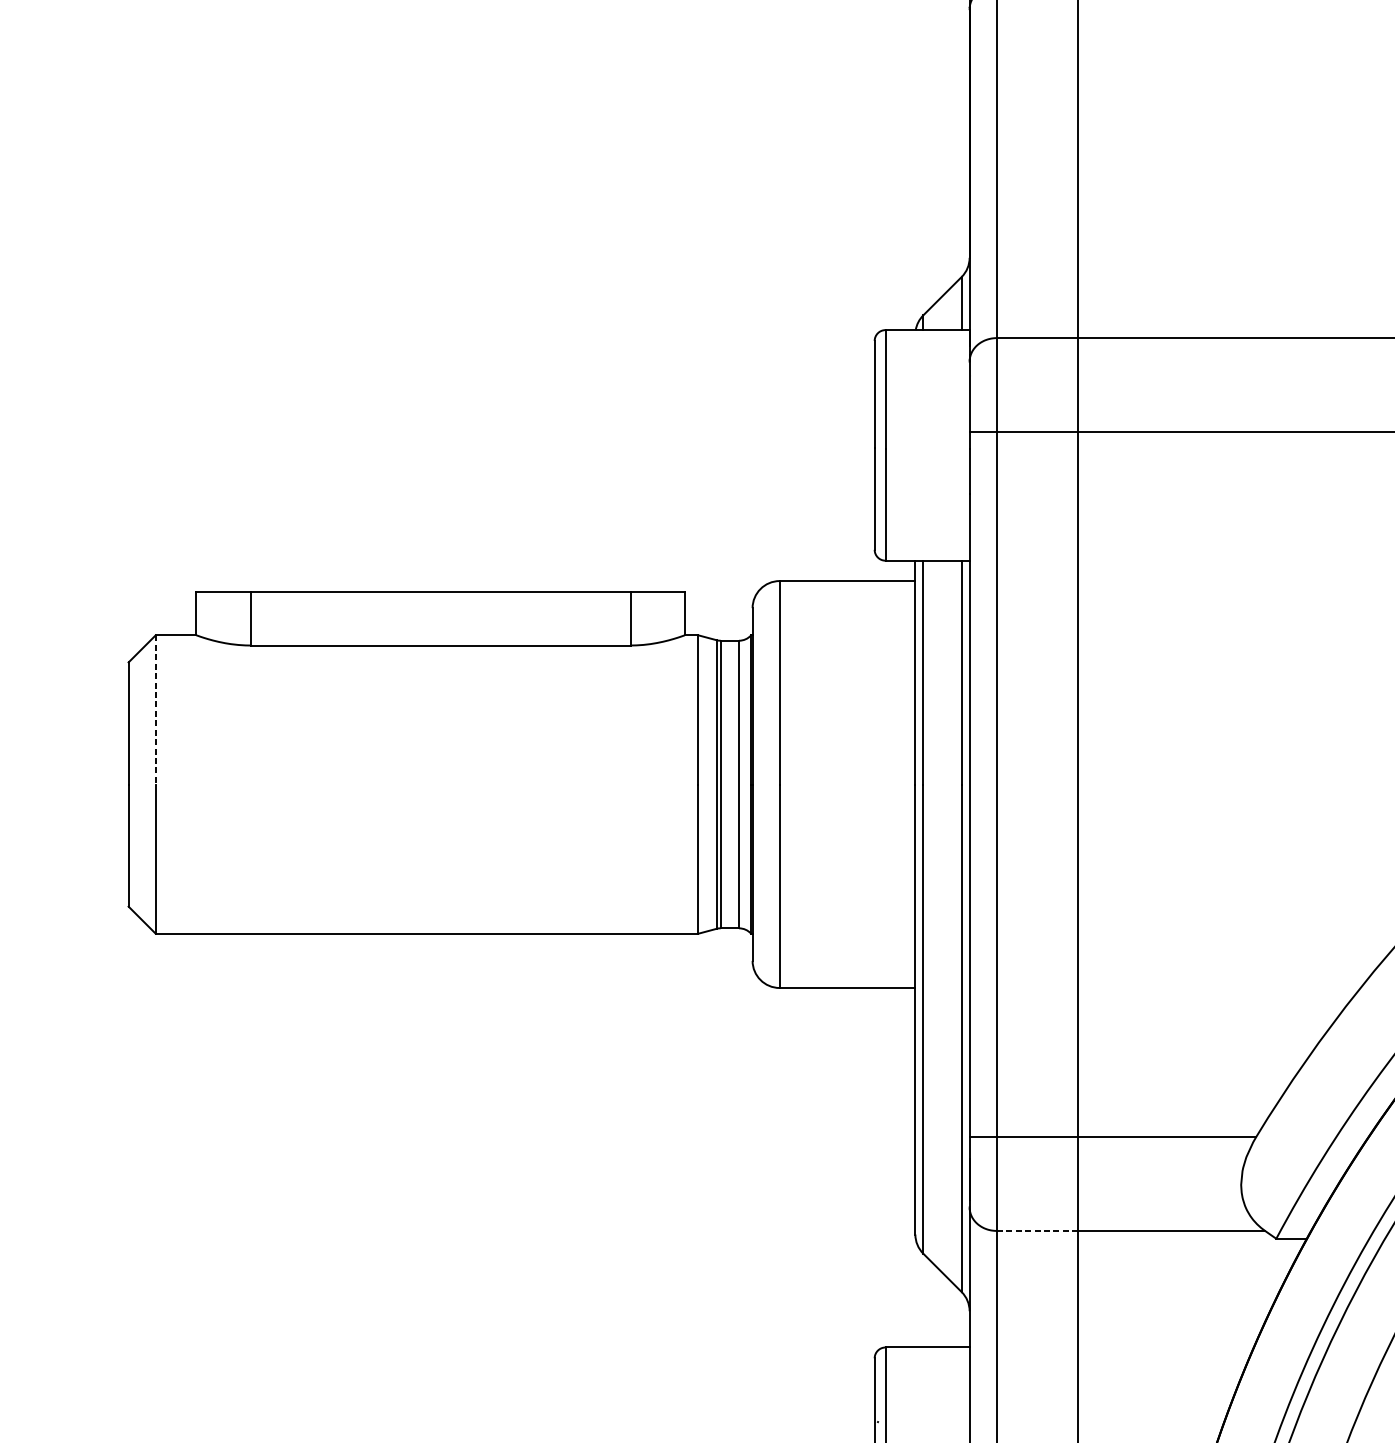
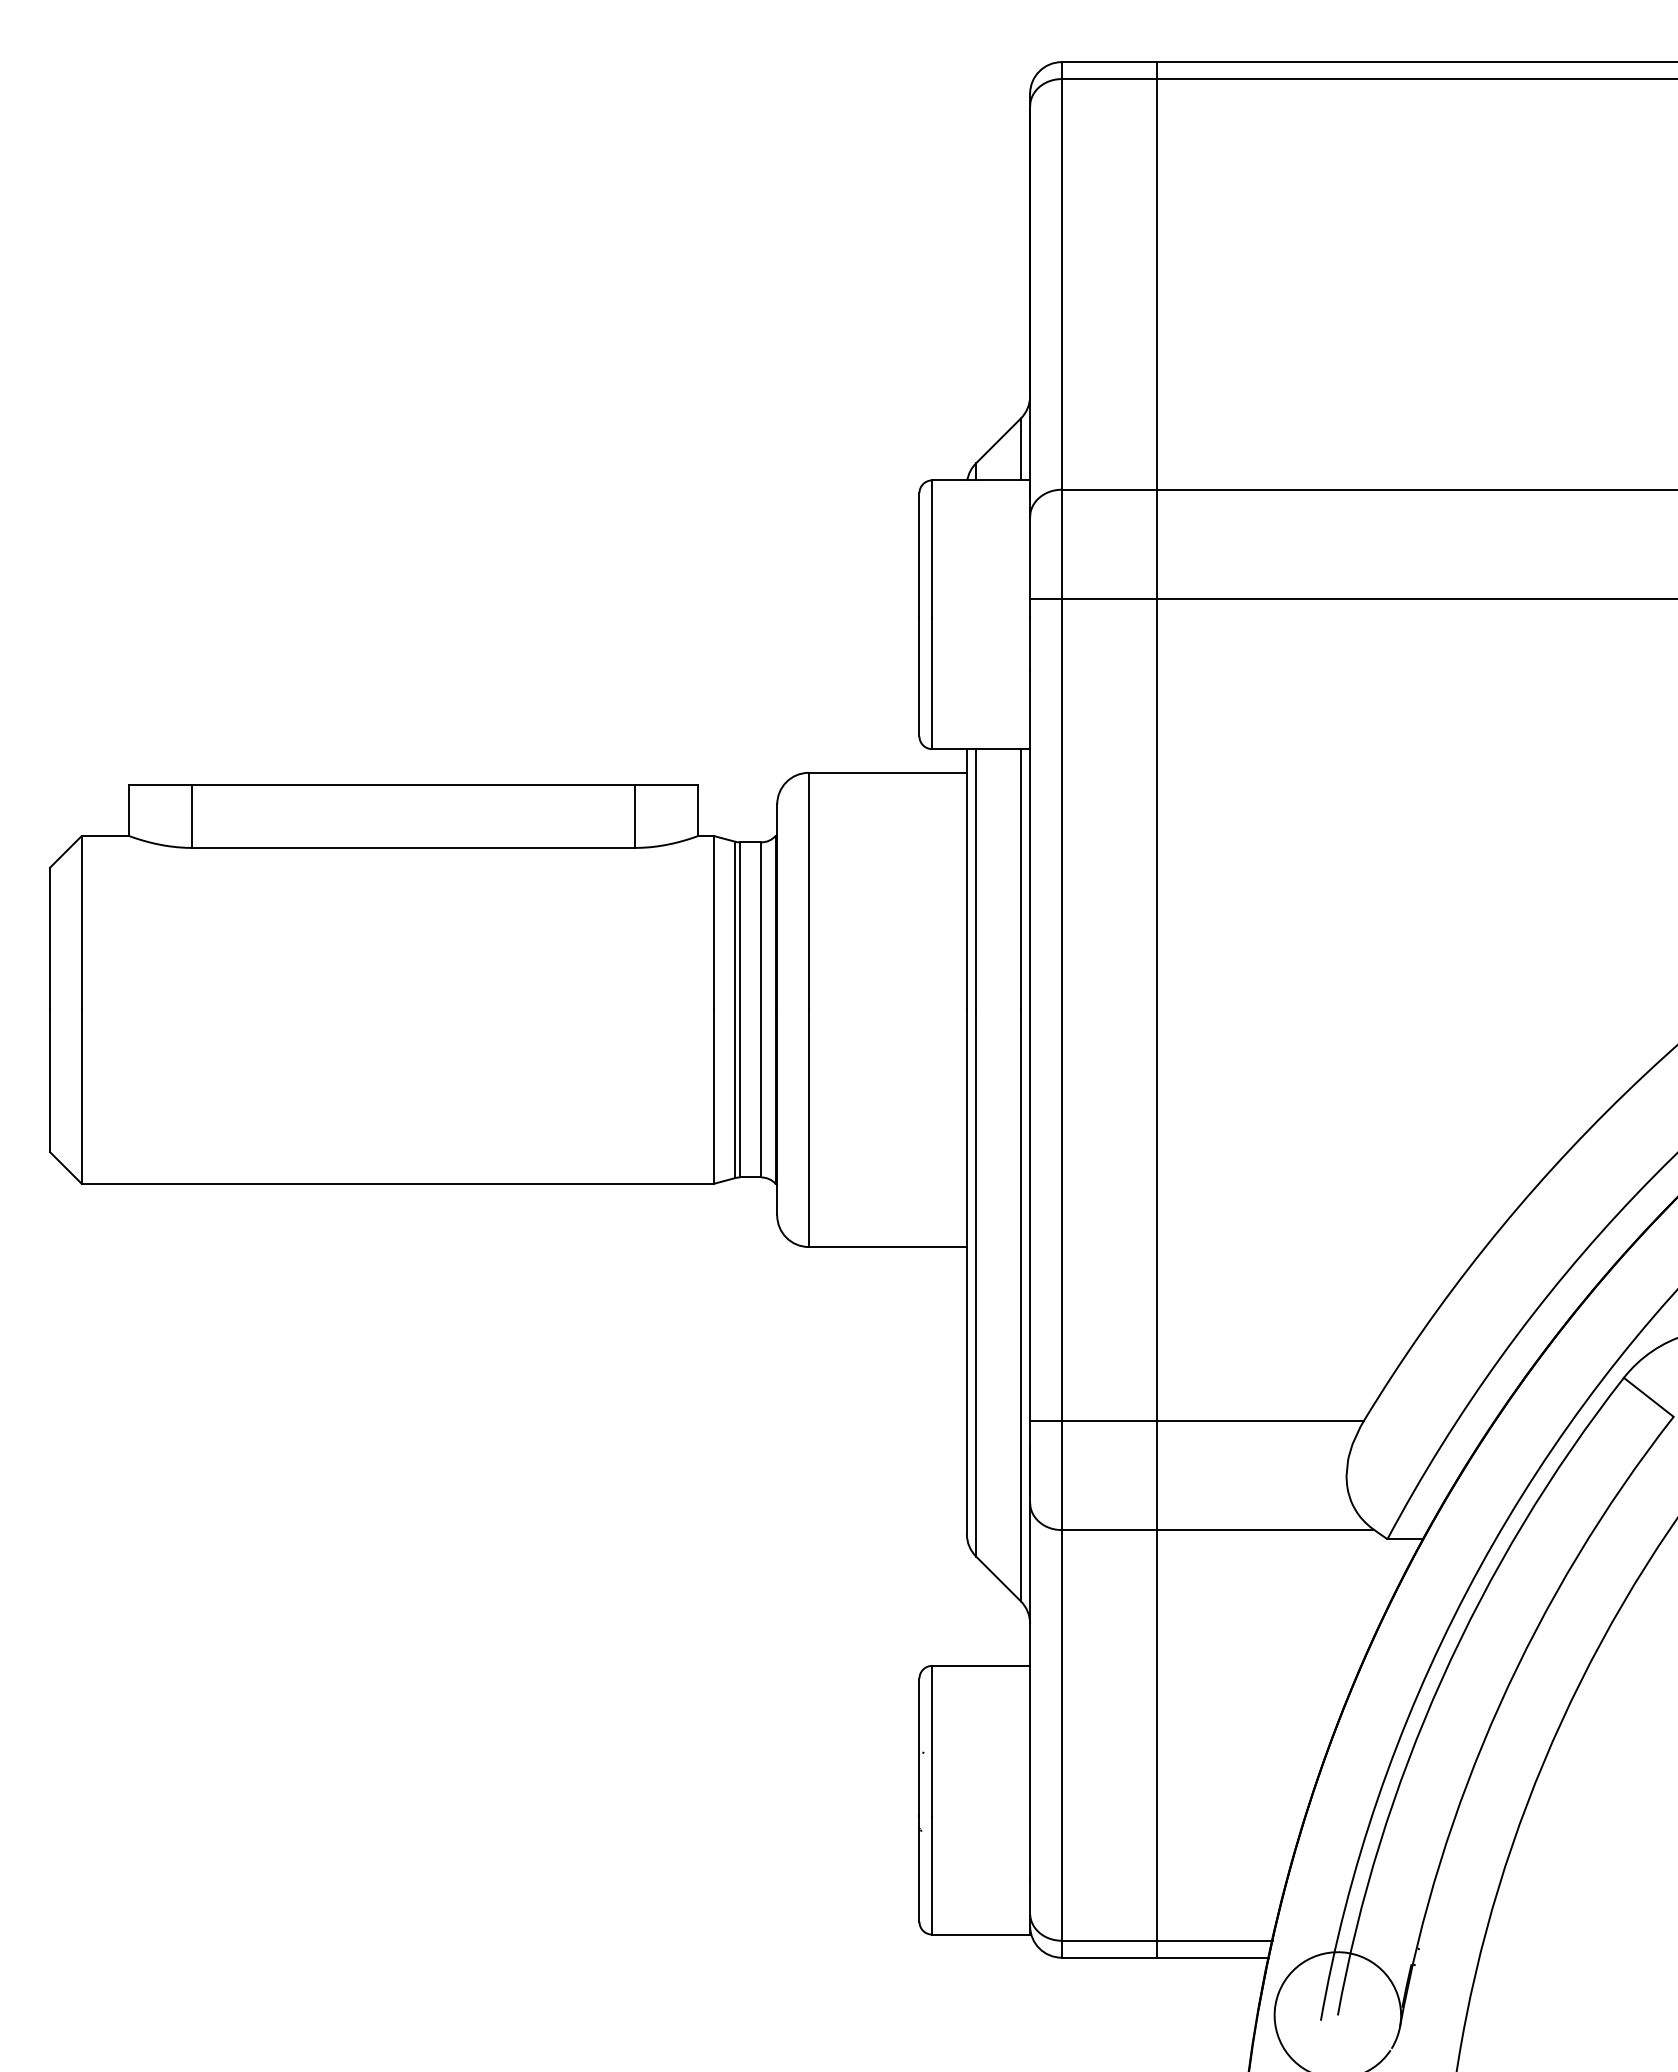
line: (155, 710) -> (81, 923), dashed -> solid
line: (1037, 1231) -> (1109, 1530), dashed -> solid

